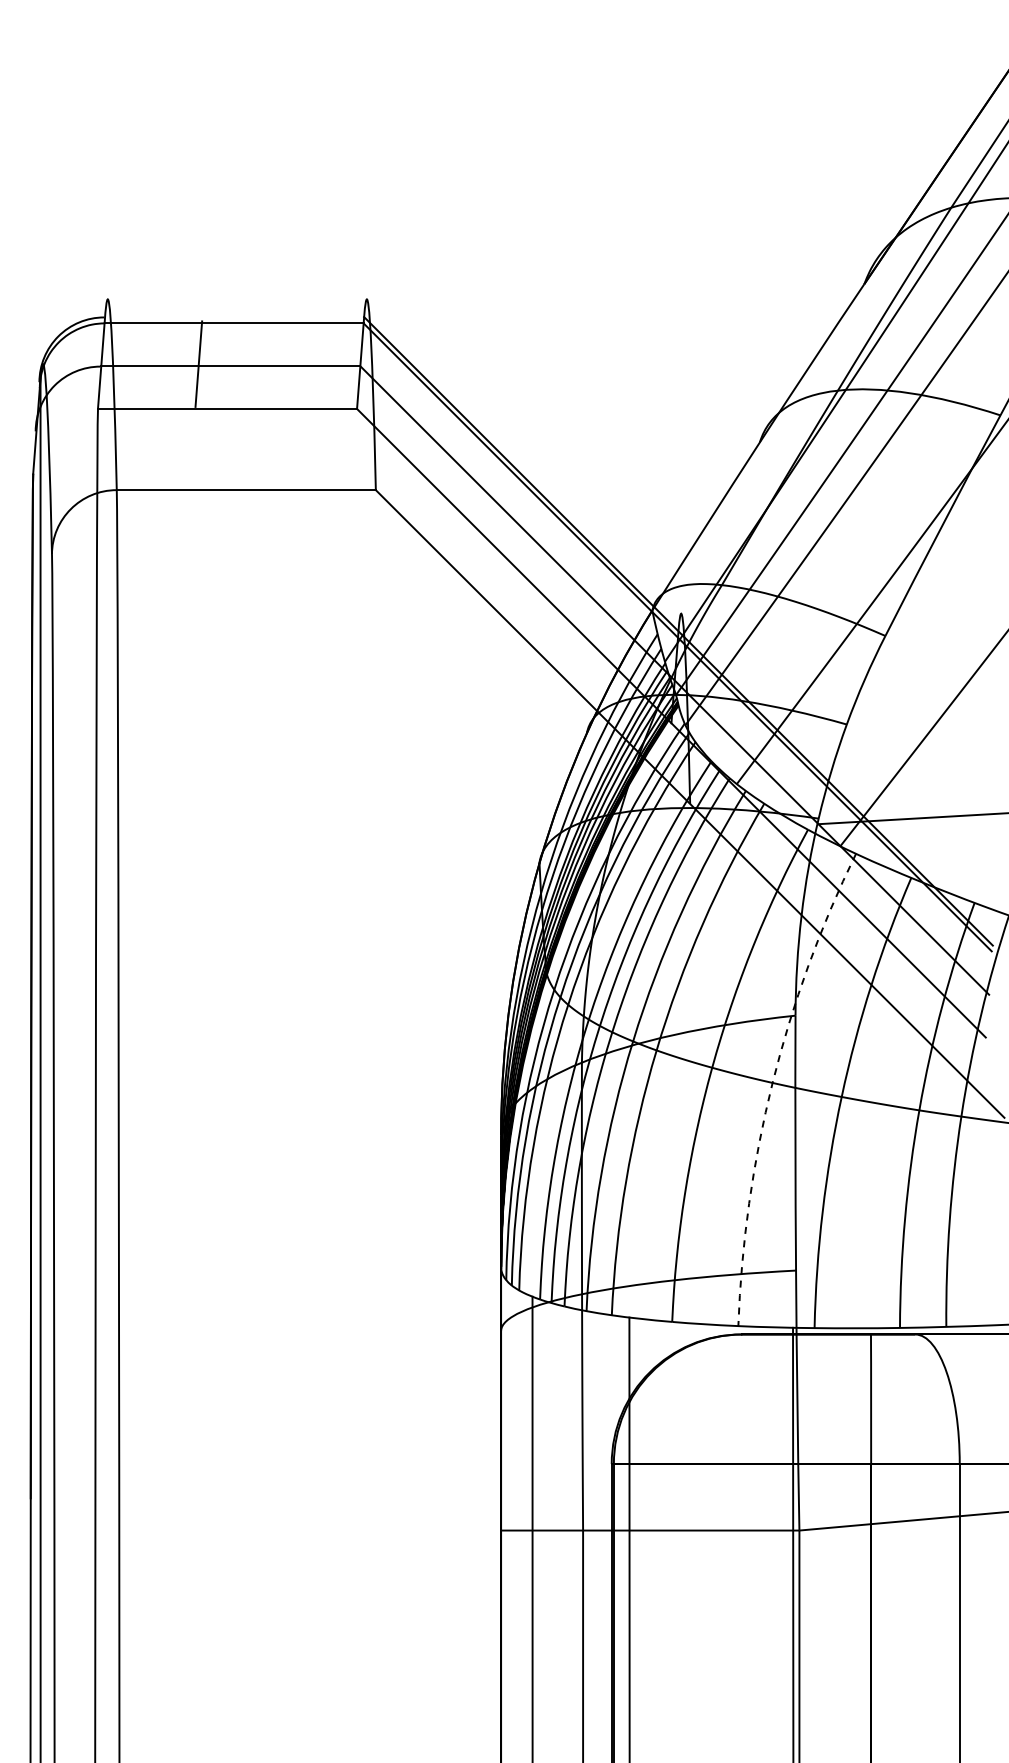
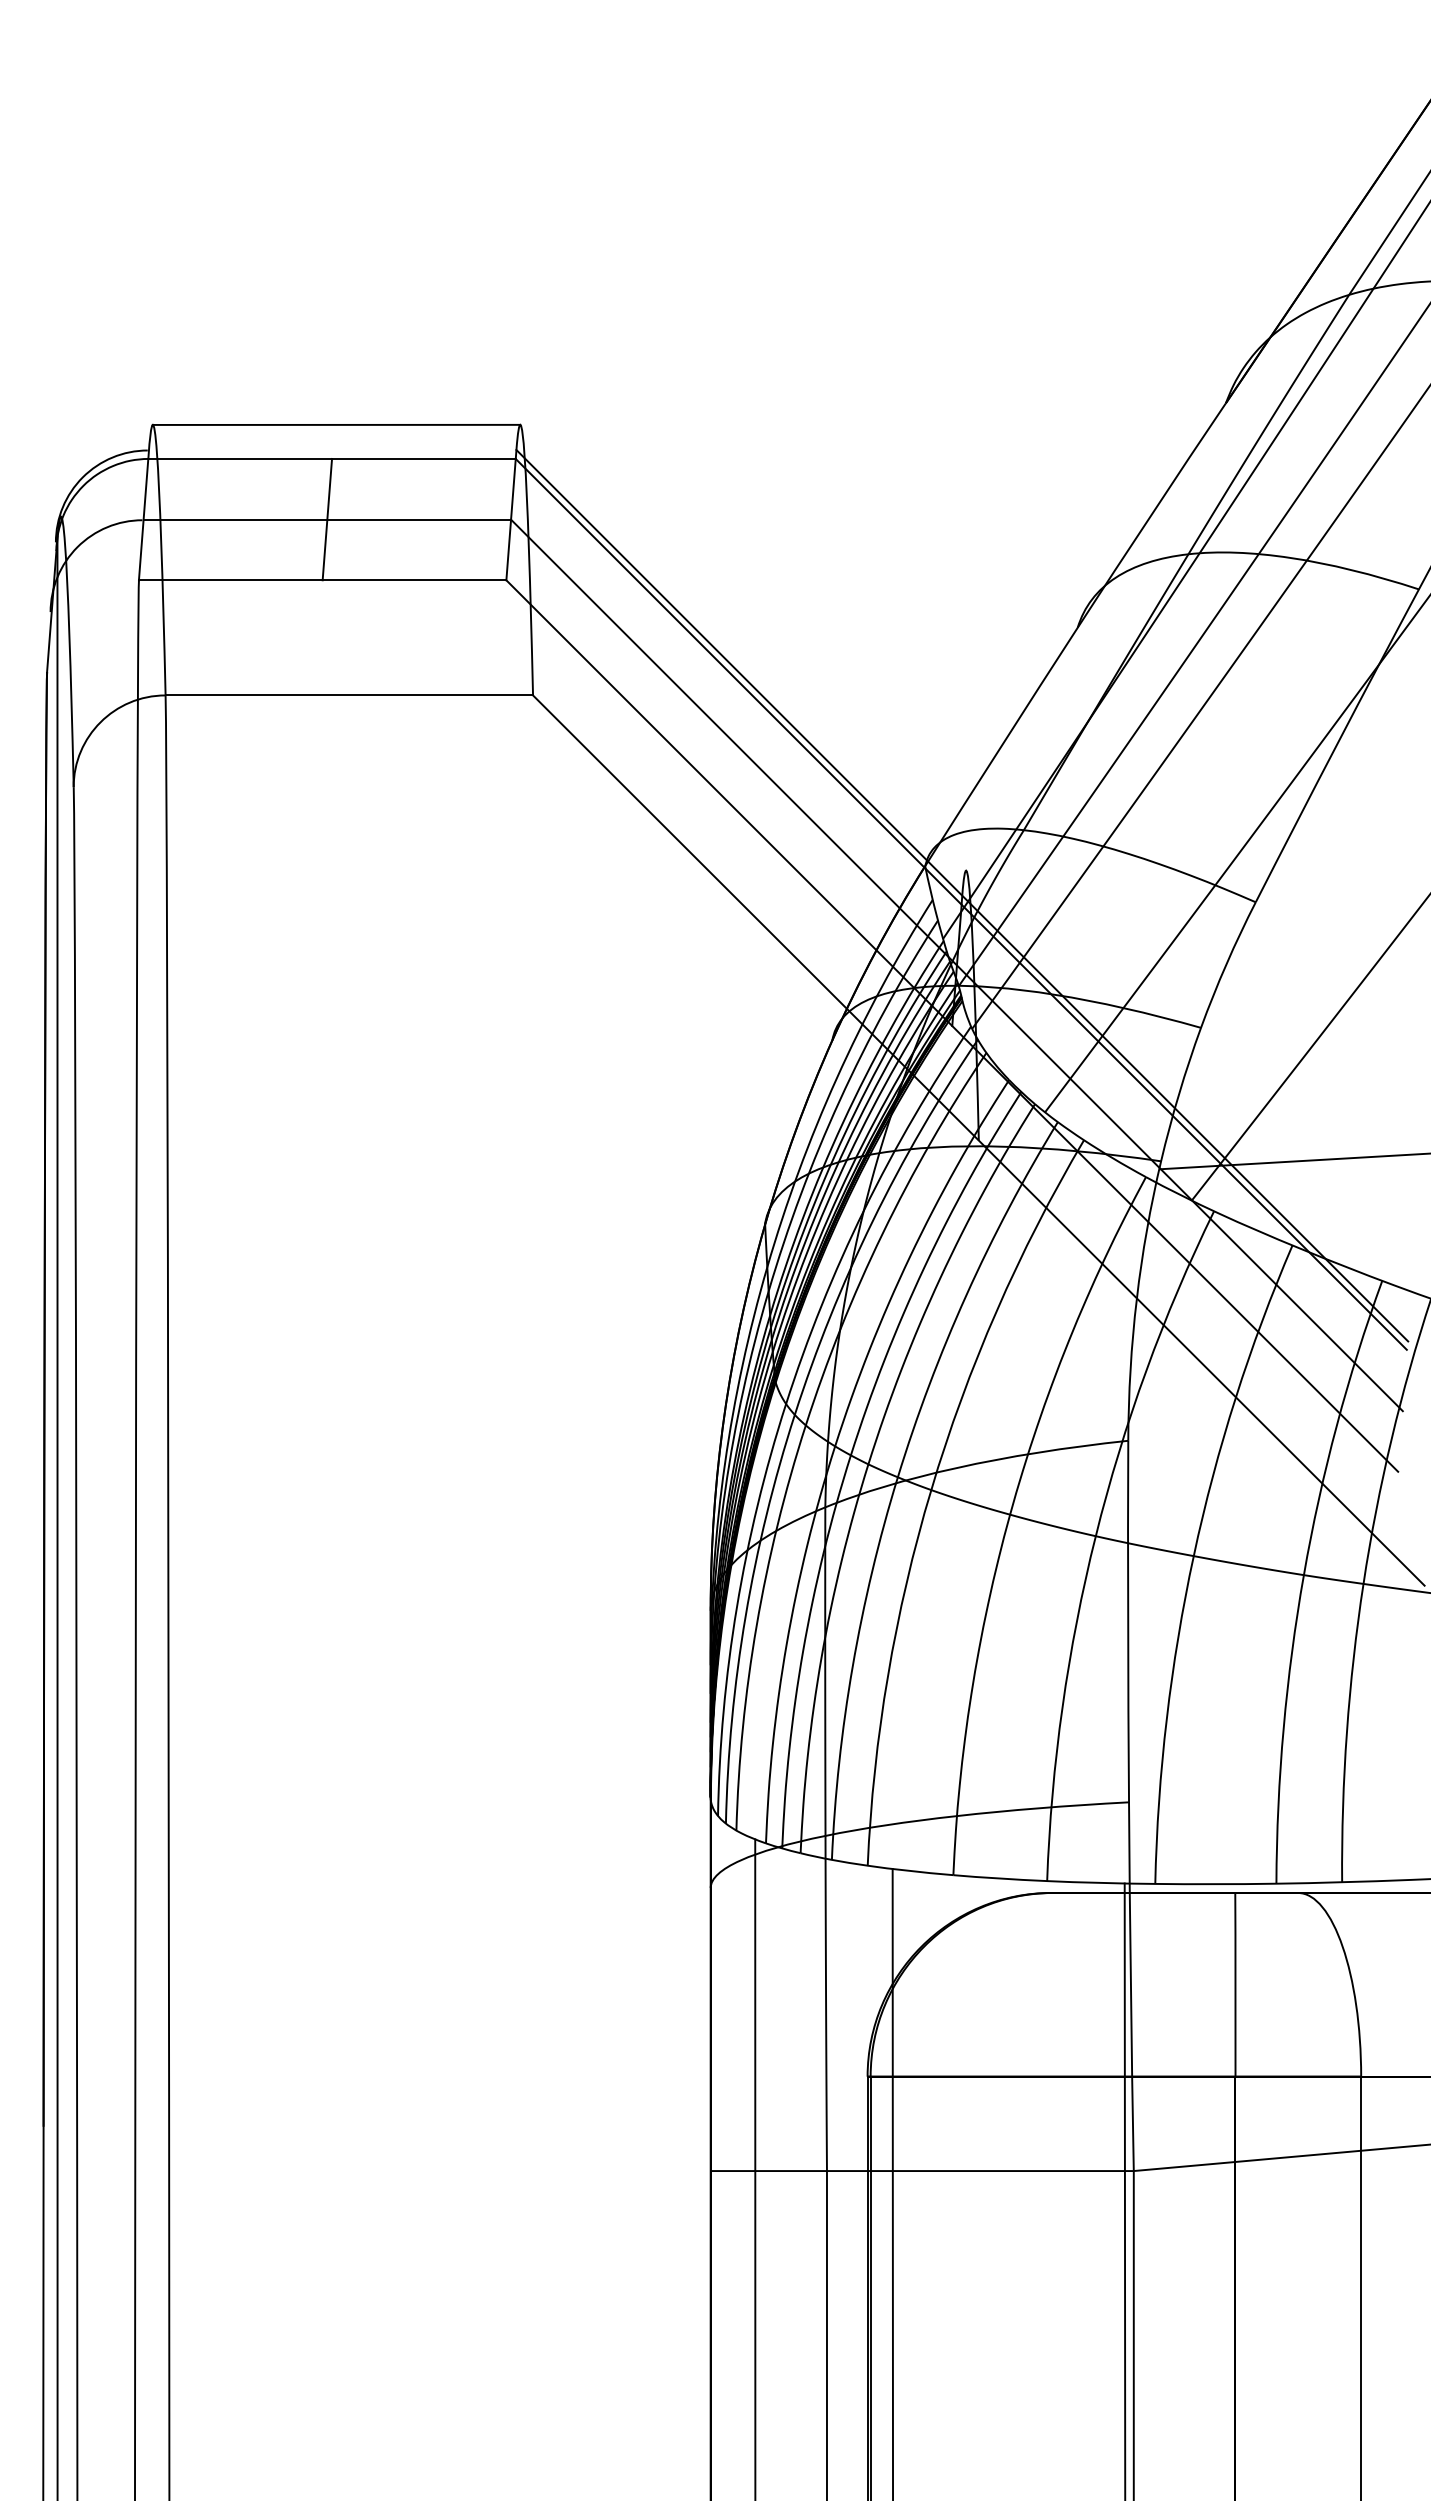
line: (236, 299) -> (335, 425), added
line: (198, 363) -> (326, 518), moved
arc: (772, 1082) -> (1095, 1535), dashed -> solid

